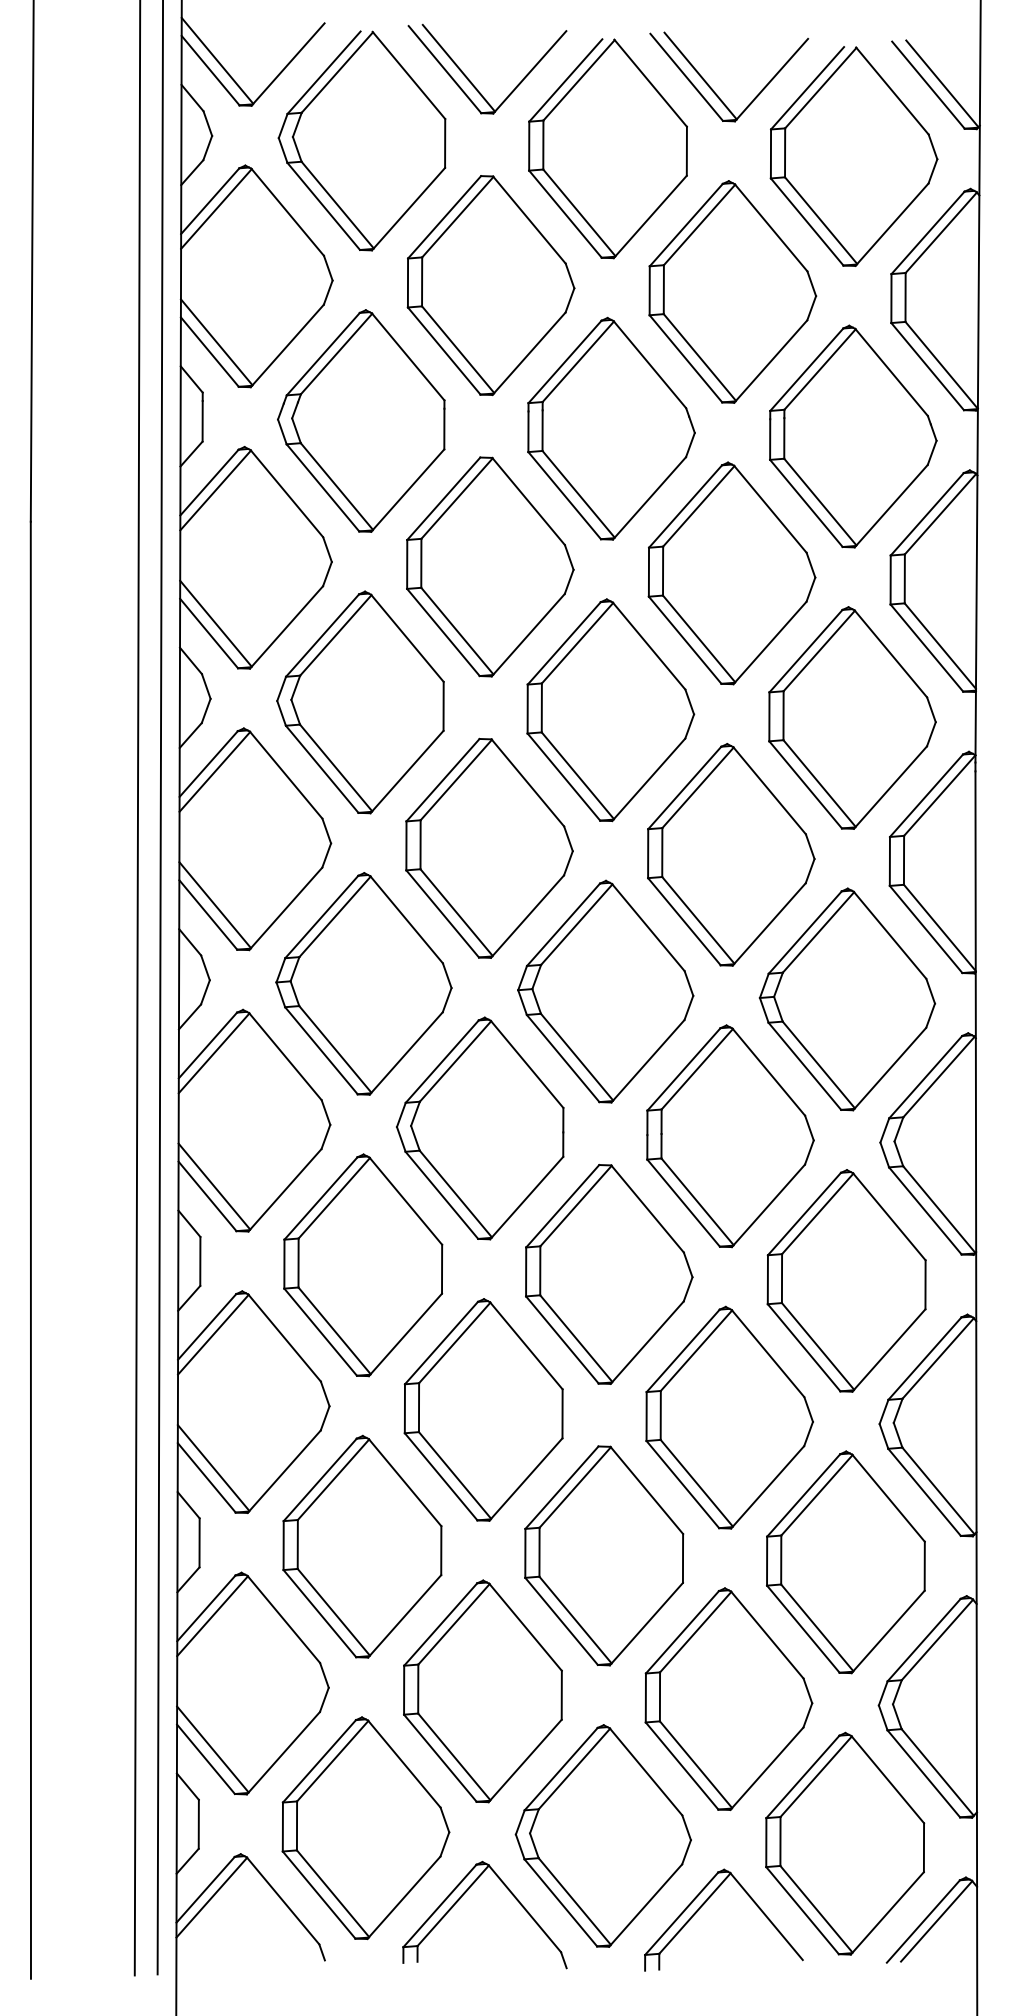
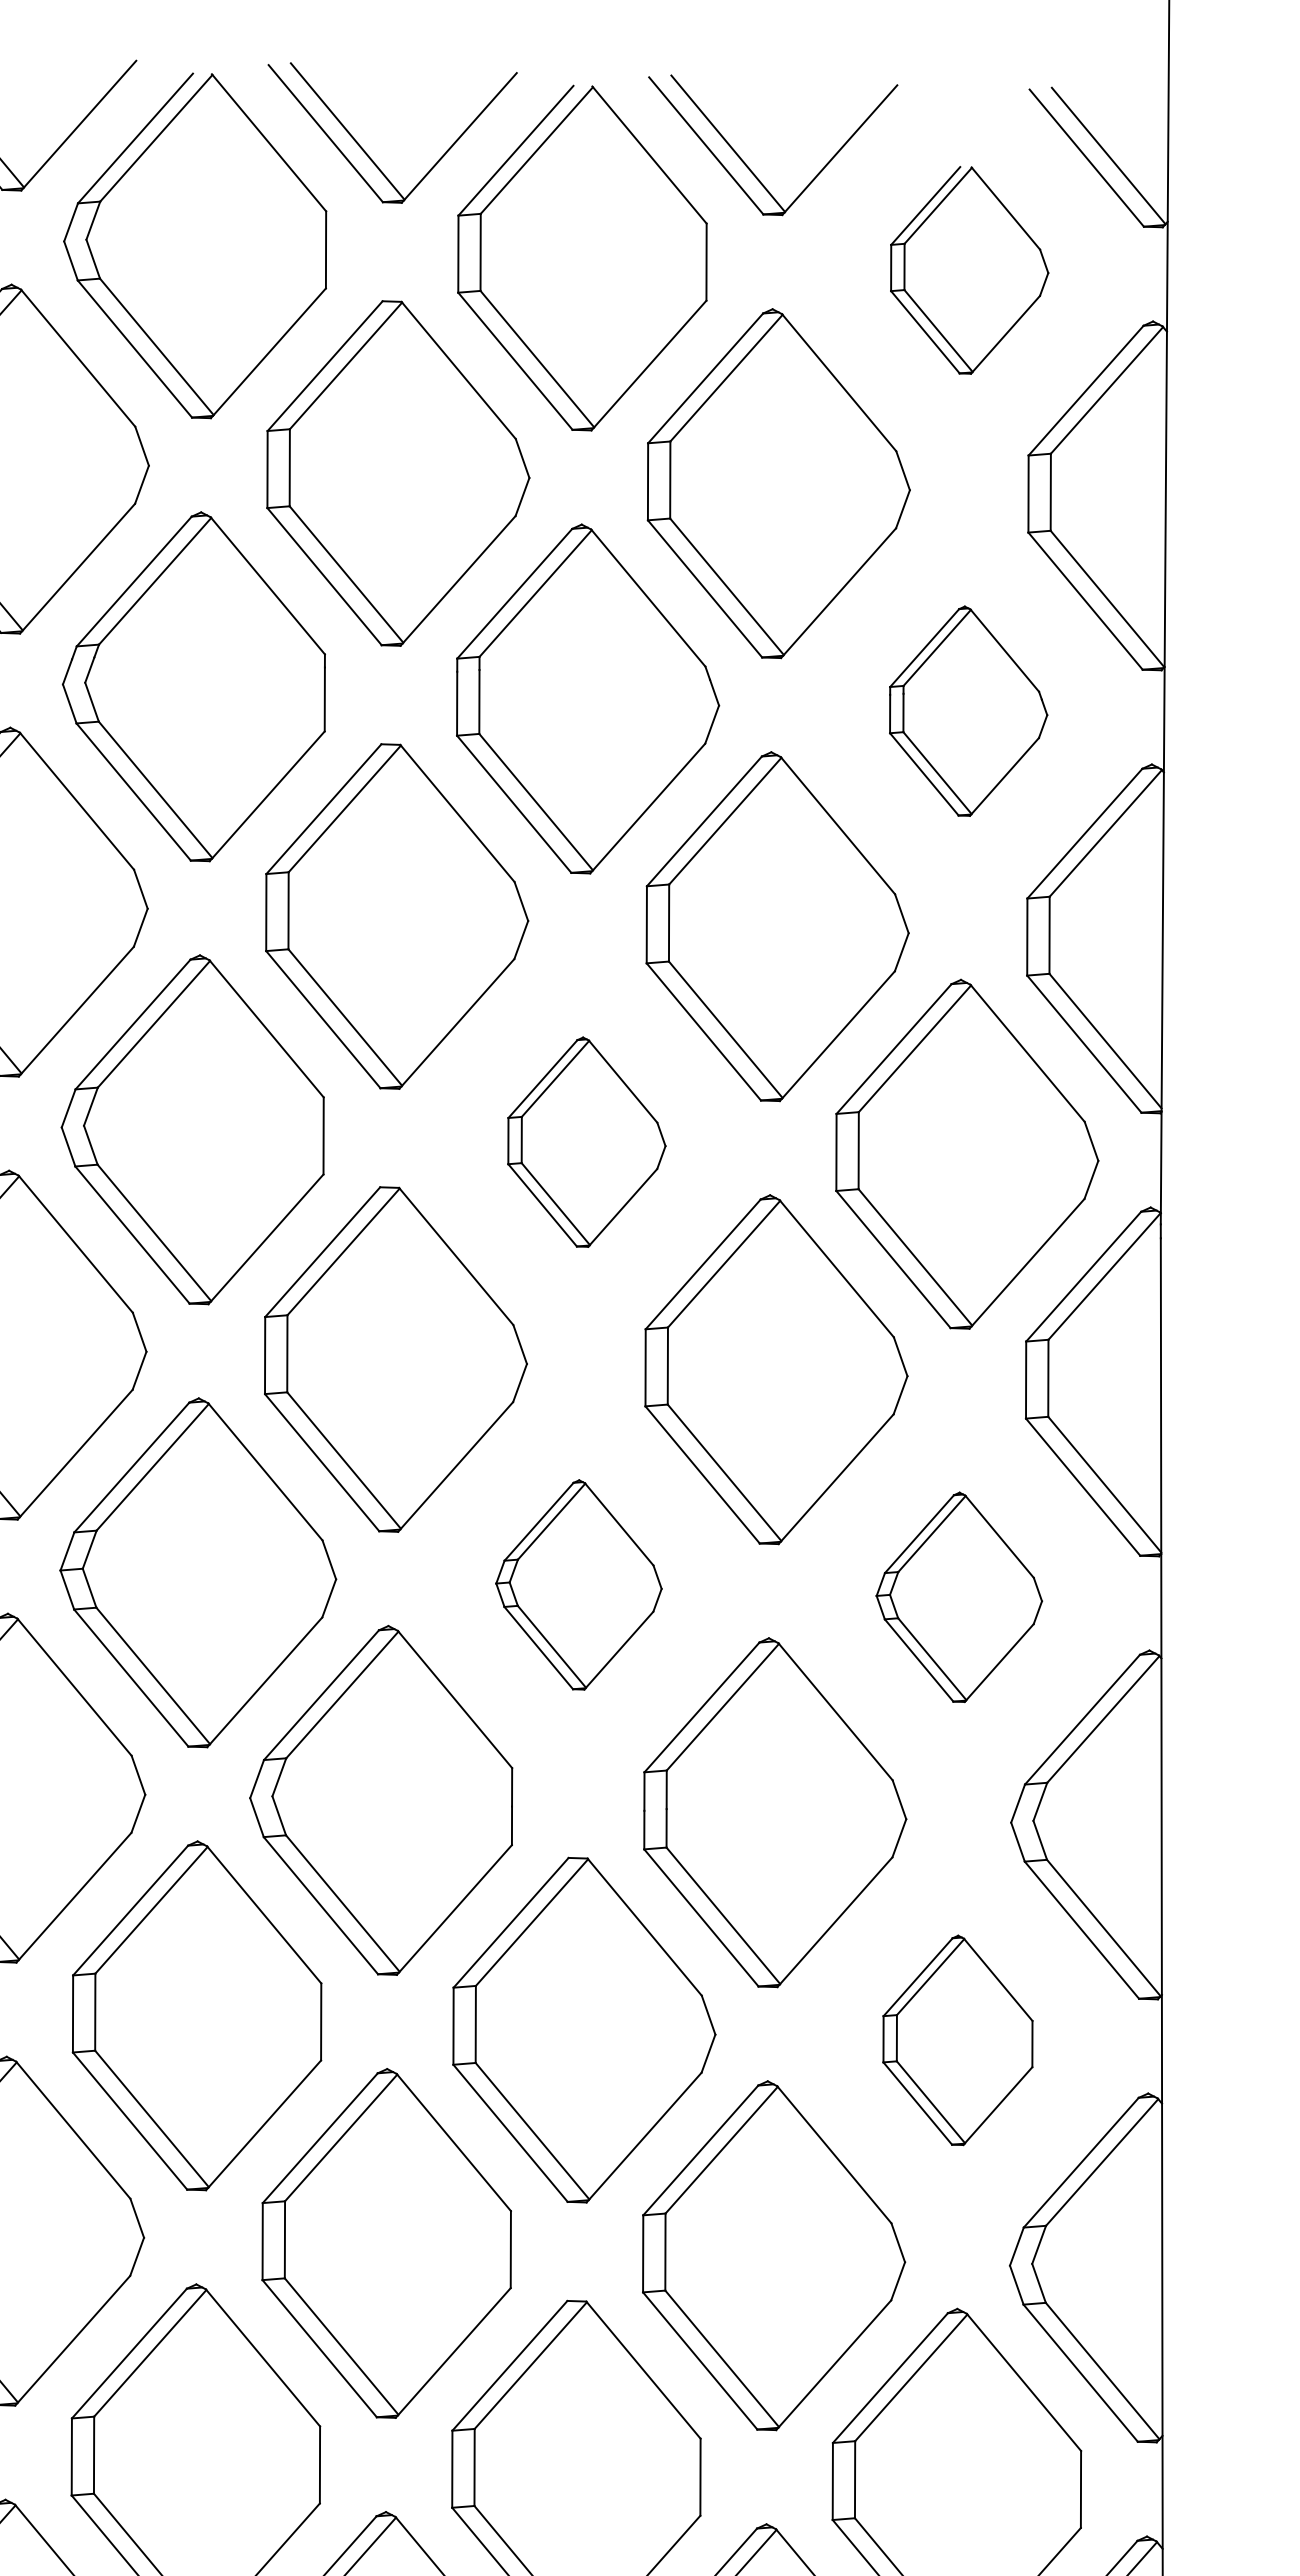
part: (853, 156) -> (968, 270), size x0.6
part: (853, 436) -> (968, 711), size x0.6
part: (610, 710) -> (586, 1142), size x0.6
part: (605, 991) -> (578, 1584), size x0.6
part: (847, 999) -> (959, 1597), size x0.6
part: (846, 1280) -> (957, 2039), size x0.6

